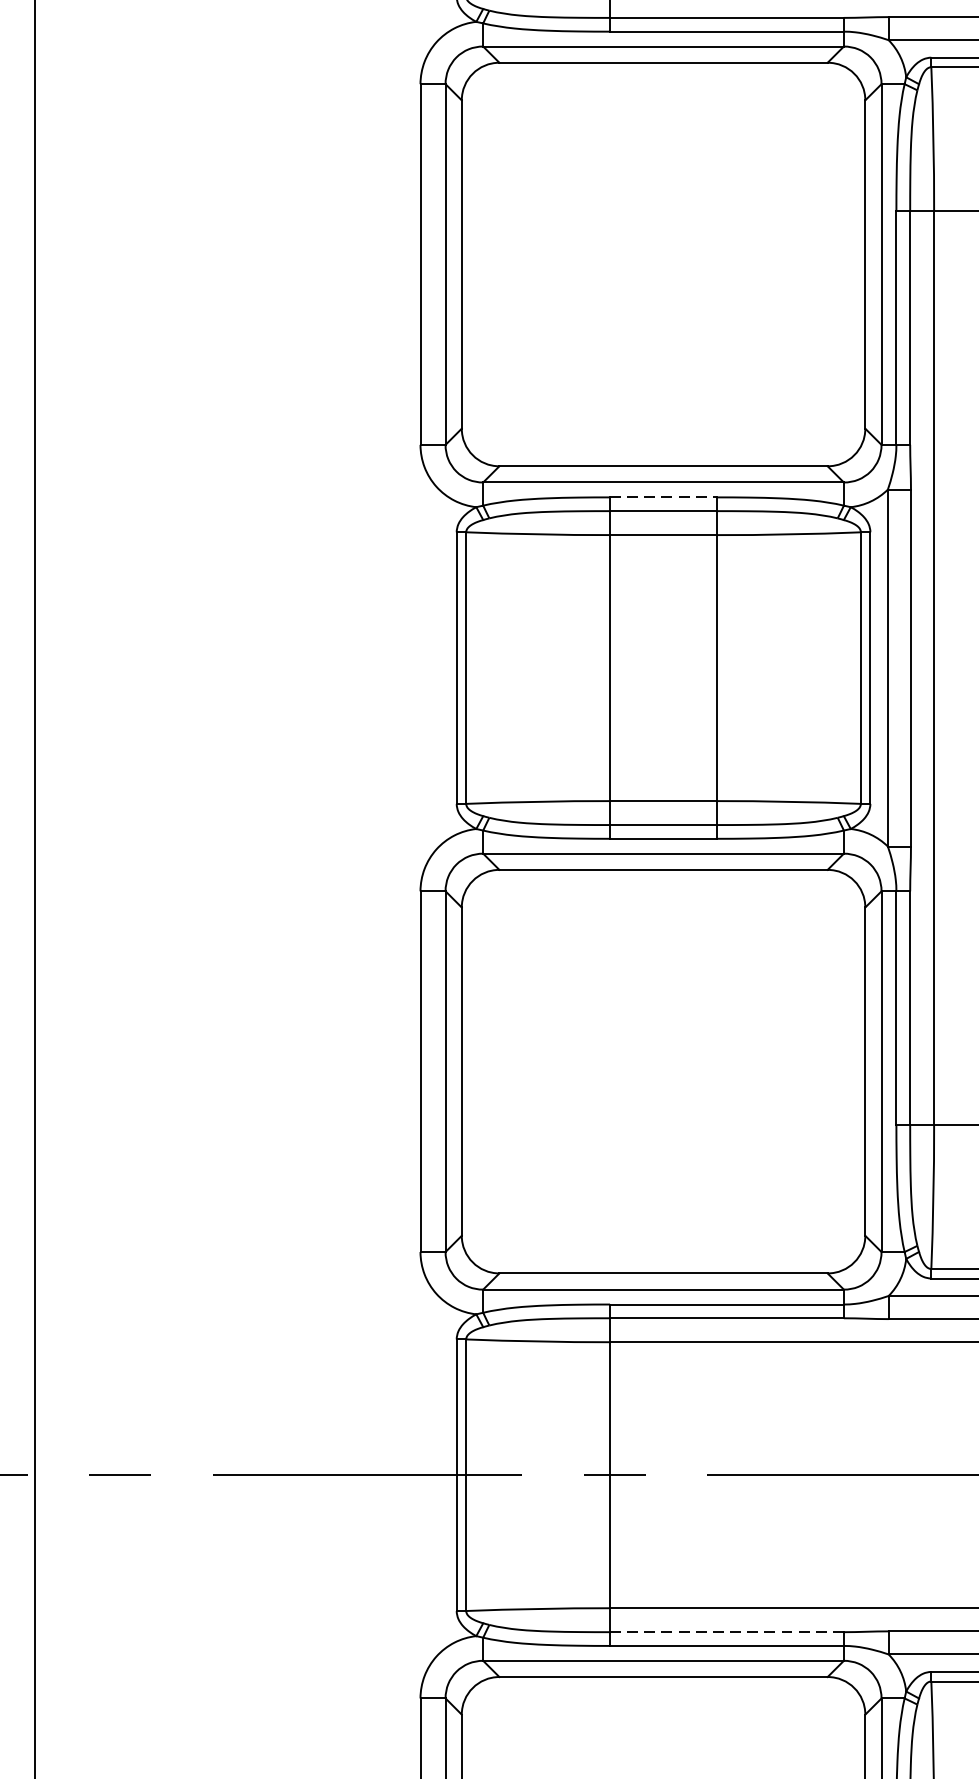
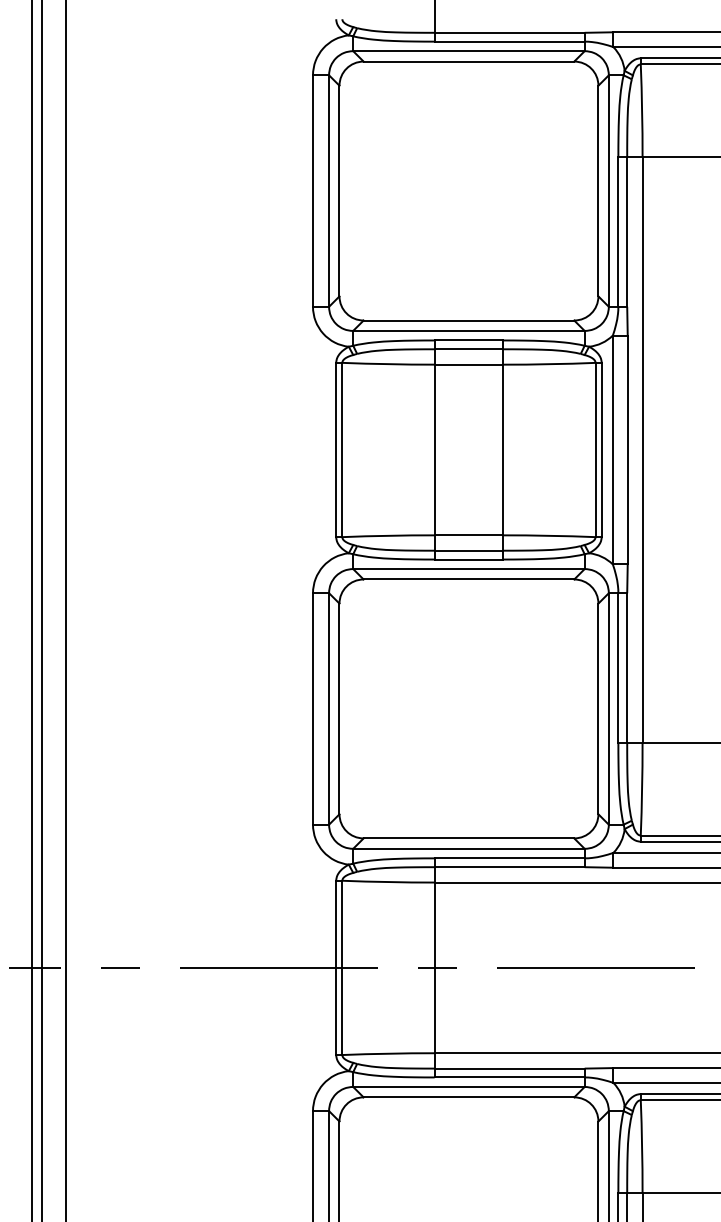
line: (664, 497) -> (469, 340), dashed -> solid
line: (728, 1632) -> (510, 1068), dashed -> solid

